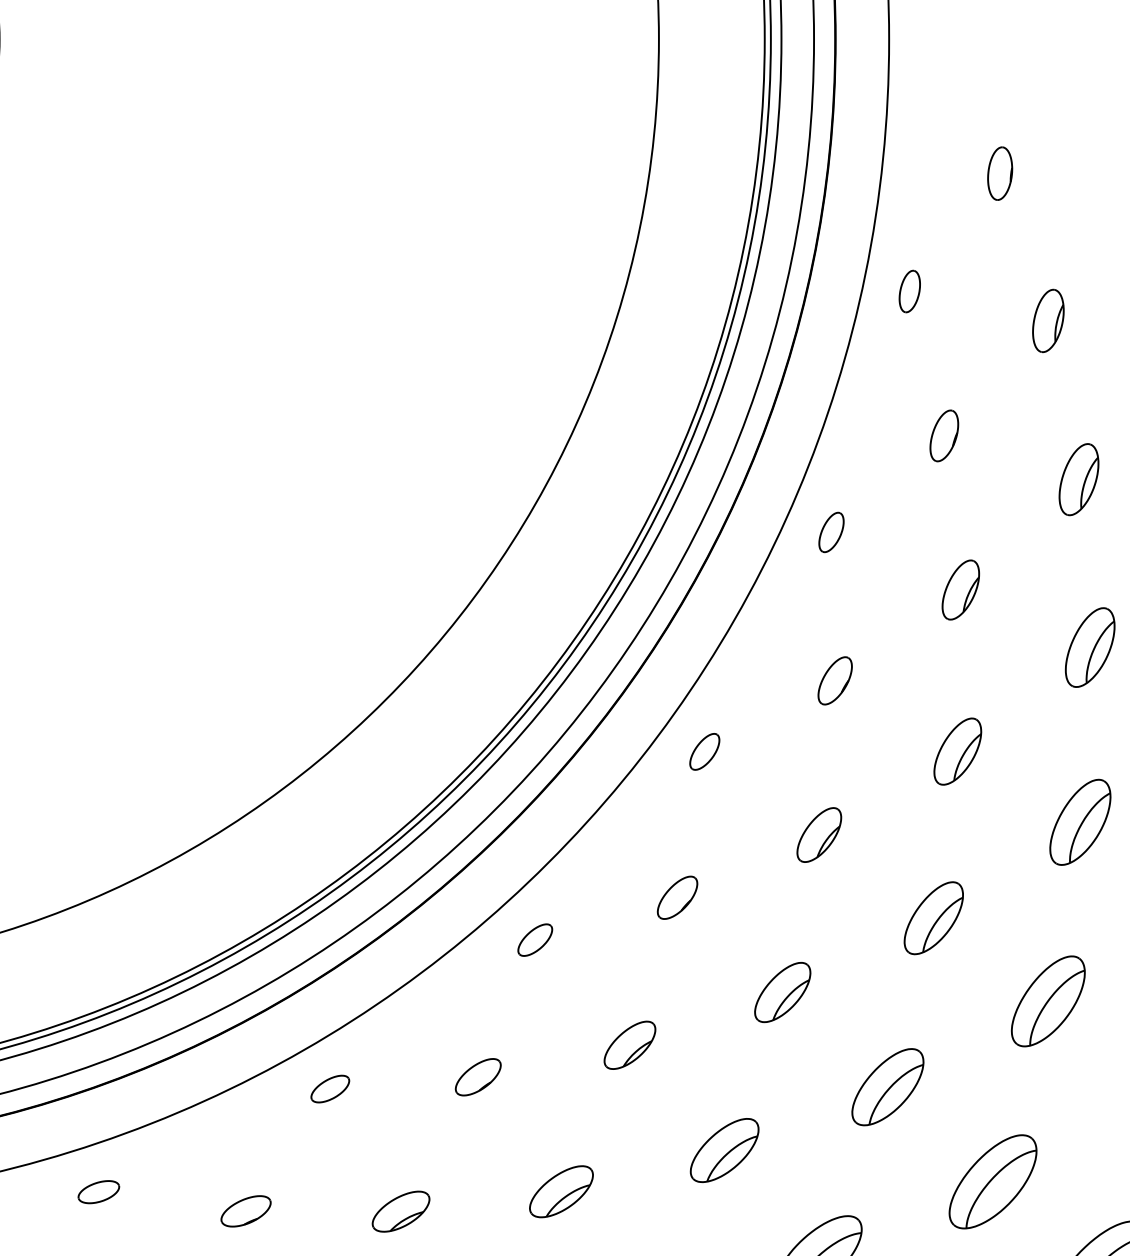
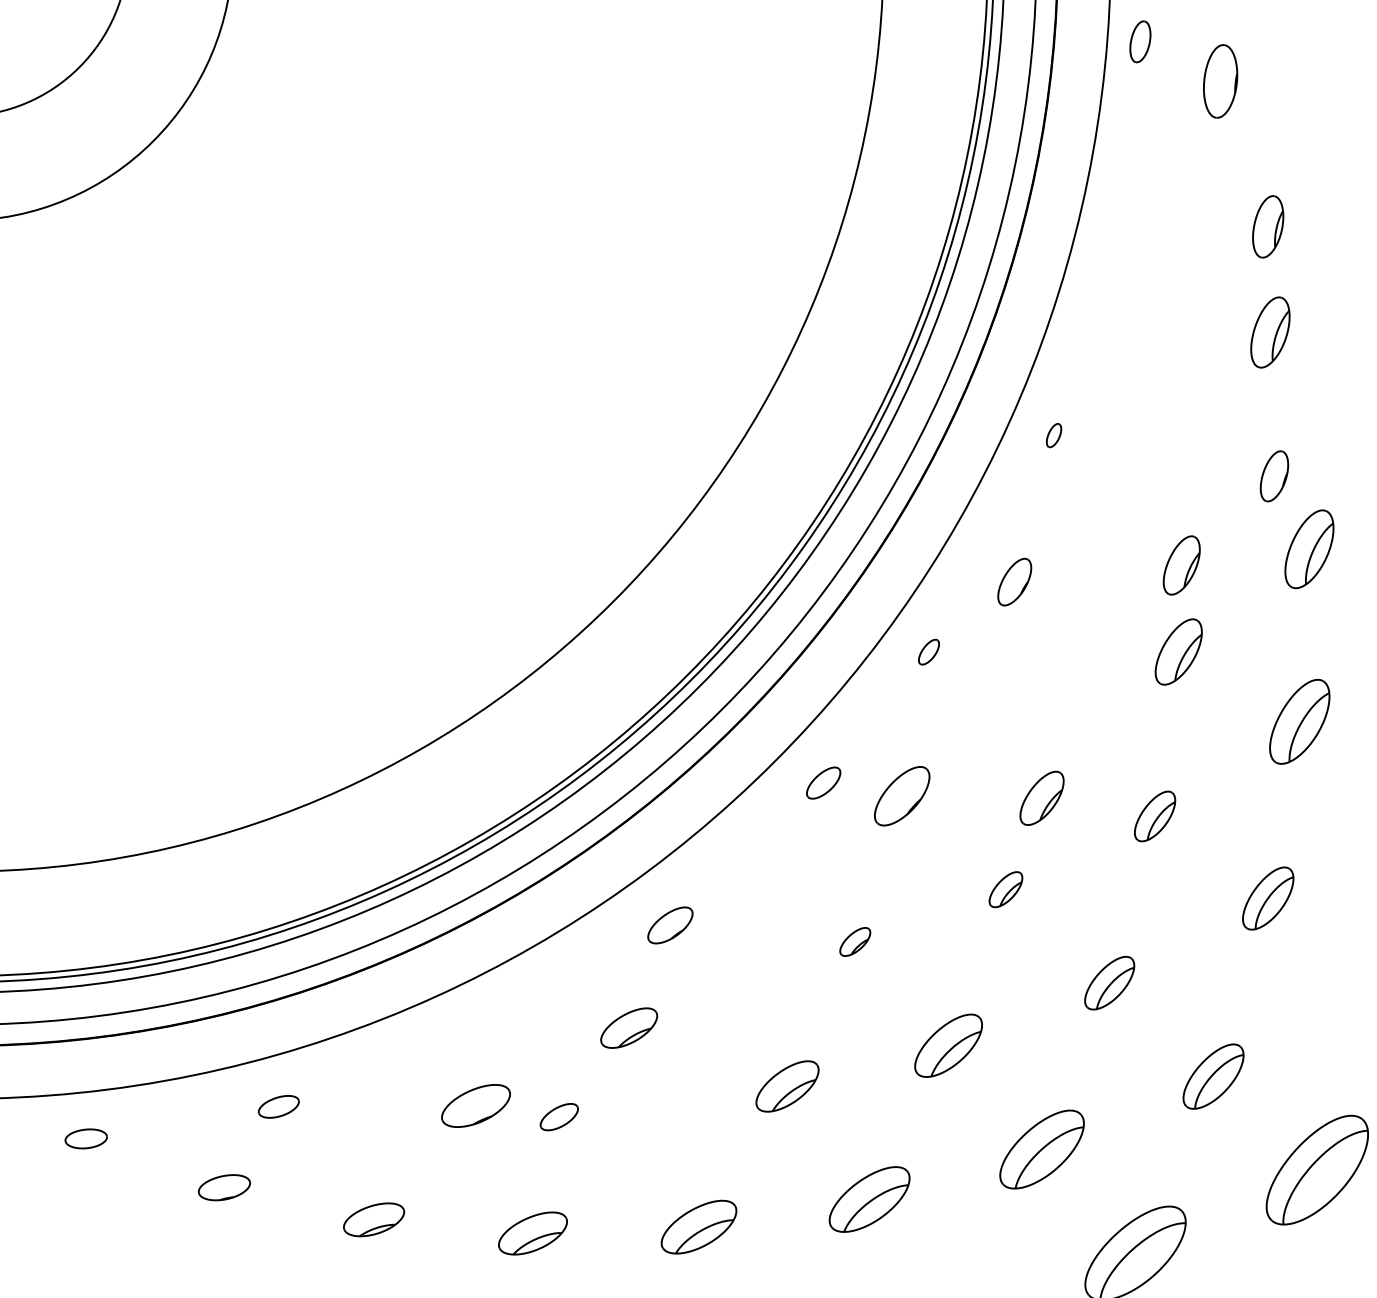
part: (1000, 173) -> (1220, 81), size x1.4
part: (909, 291) -> (1140, 41), moved
part: (944, 436) -> (1274, 476), moved
part: (1079, 479) -> (1270, 332), moved
part: (830, 532) -> (1053, 435), size x0.6
part: (960, 590) -> (1181, 565), moved
part: (834, 680) -> (1014, 581), moved
part: (704, 751) -> (928, 651), size x0.7
part: (818, 834) -> (1041, 797), moved
part: (676, 897) -> (901, 796), size x1.4
part: (933, 918) -> (1154, 816), size x0.7
part: (535, 939) -> (823, 782), moved
part: (782, 992) -> (1005, 889), size x0.6
part: (1048, 1001) -> (1268, 898), size x0.7
part: (630, 1044) -> (855, 941), size x0.6
part: (478, 1077) -> (670, 925), moved
part: (887, 1086) -> (1109, 982), size x0.7
part: (329, 1089) -> (558, 1117), moved
part: (992, 1181) -> (1213, 1076), size x0.7
part: (98, 1191) -> (278, 1106), moved
part: (246, 1211) -> (476, 1105), size x1.4
part: (401, 1211) -> (629, 1027), moved

